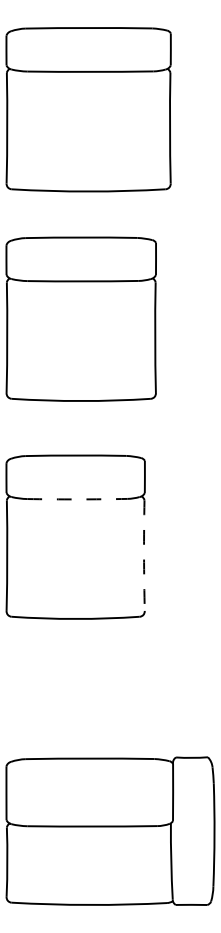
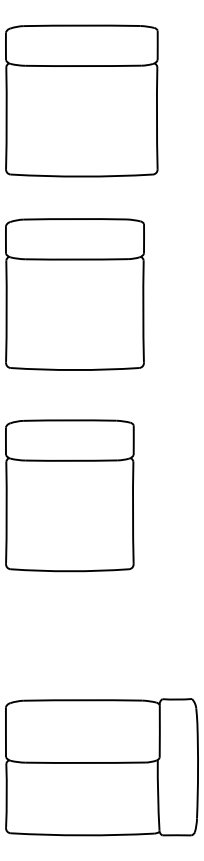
arc: (77, 499) -> (71, 460), dashed -> solid
arc: (144, 555) -> (133, 512), dashed -> solid

